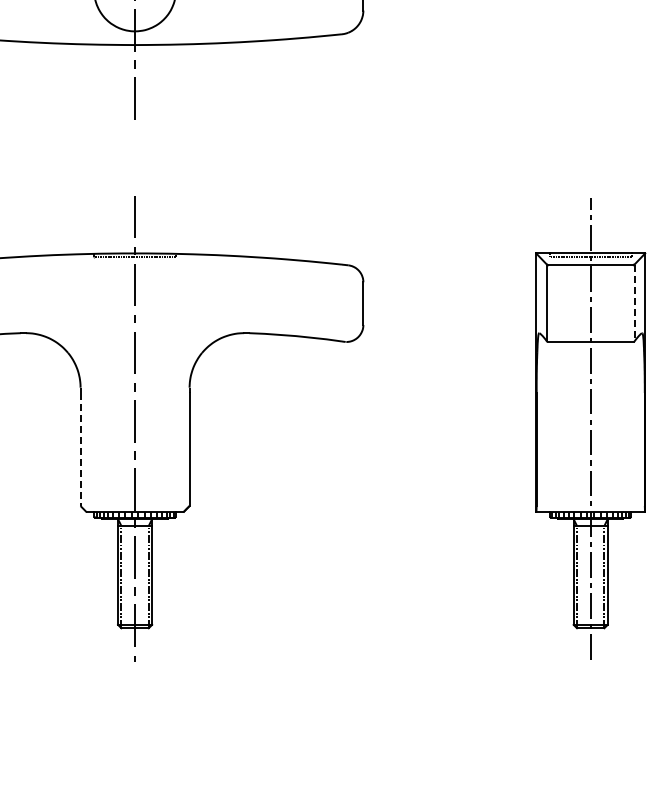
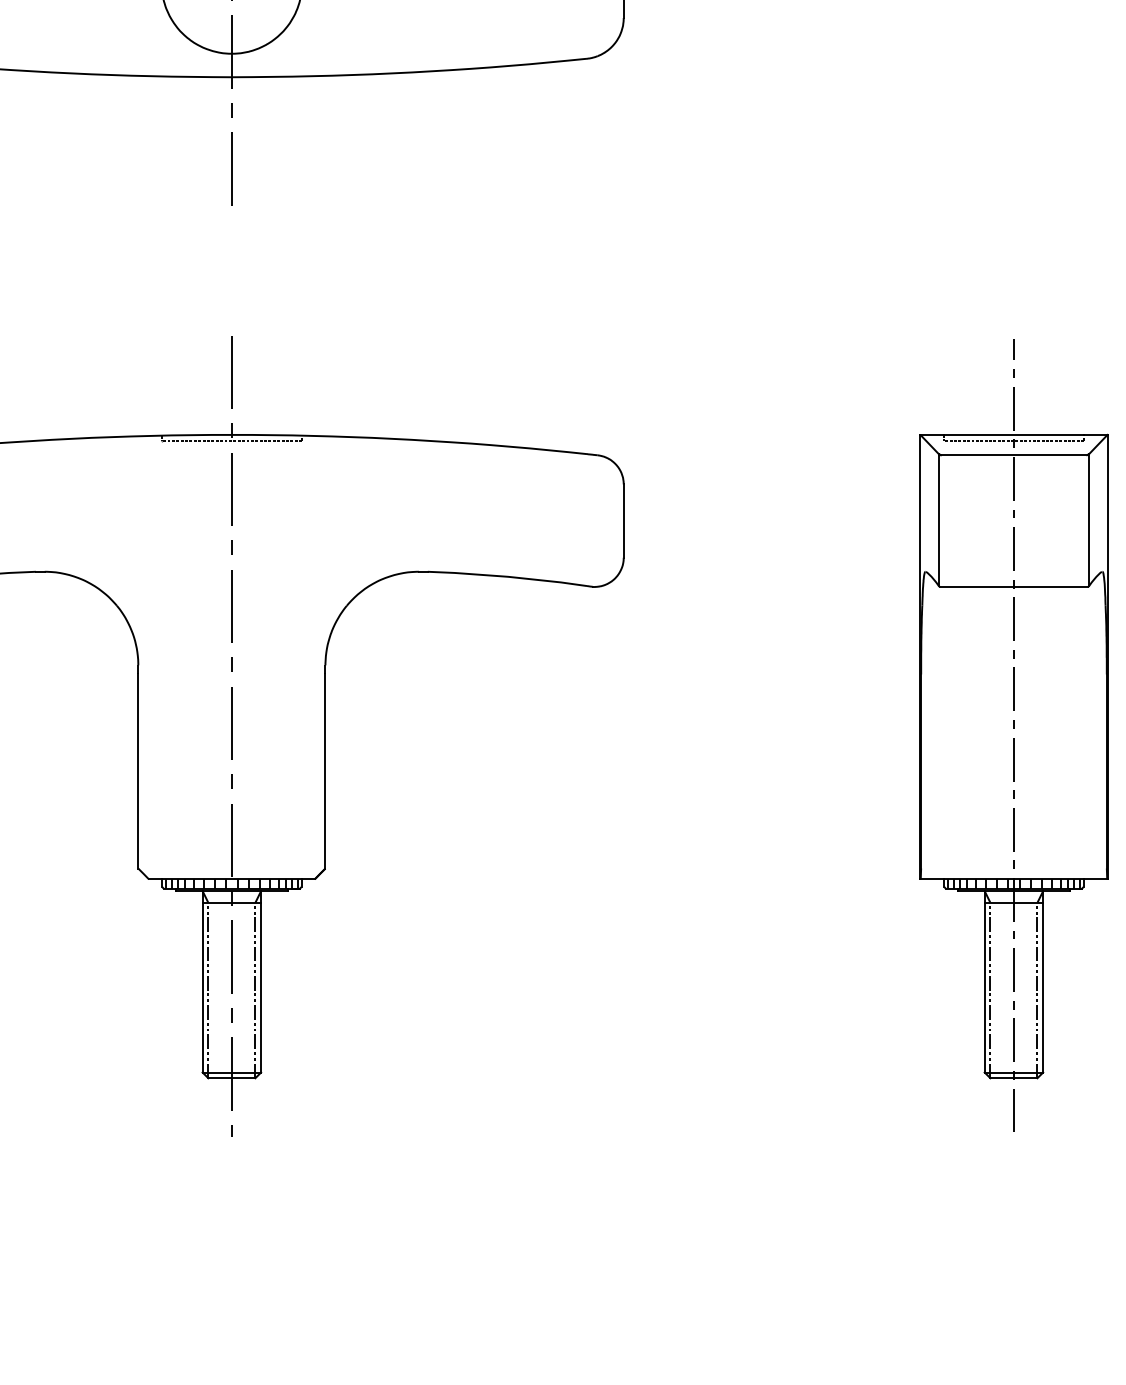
line: (634, 303) -> (1089, 520), dashed -> solid
line: (80, 449) -> (138, 771), dashed -> solid

